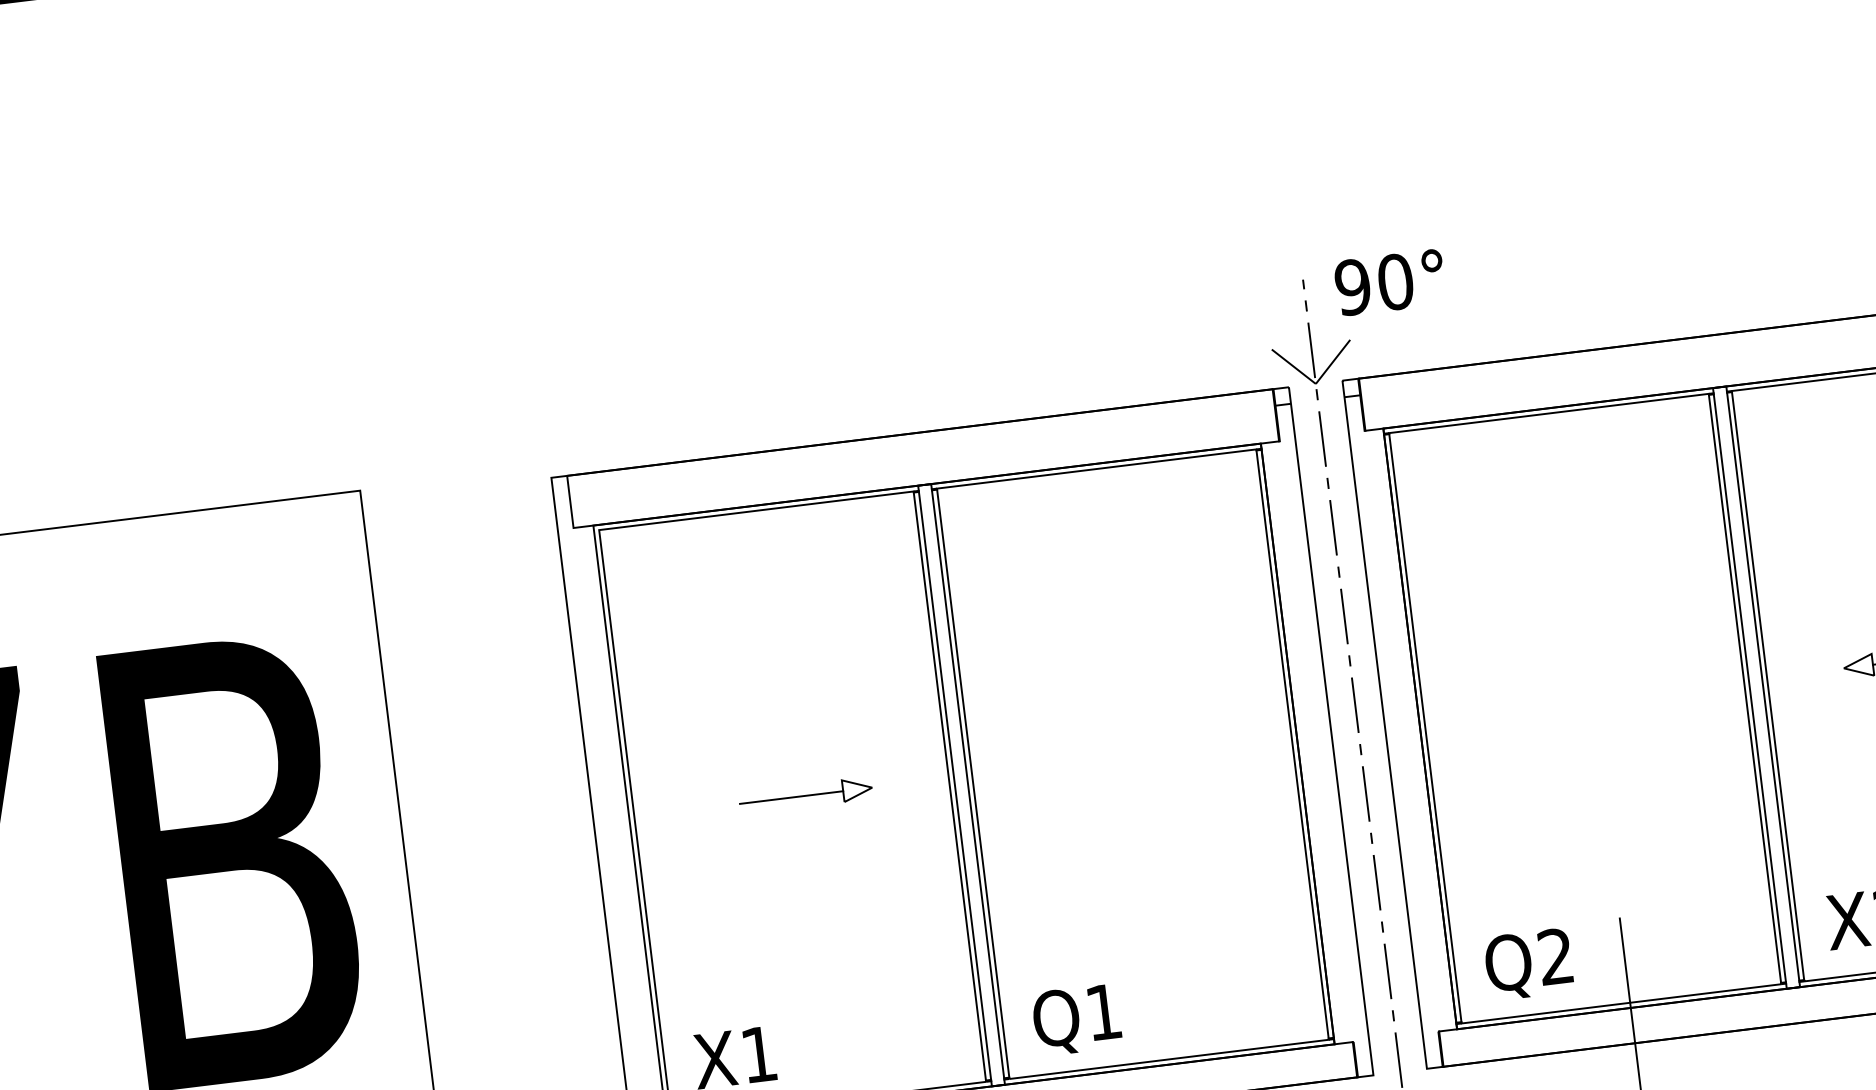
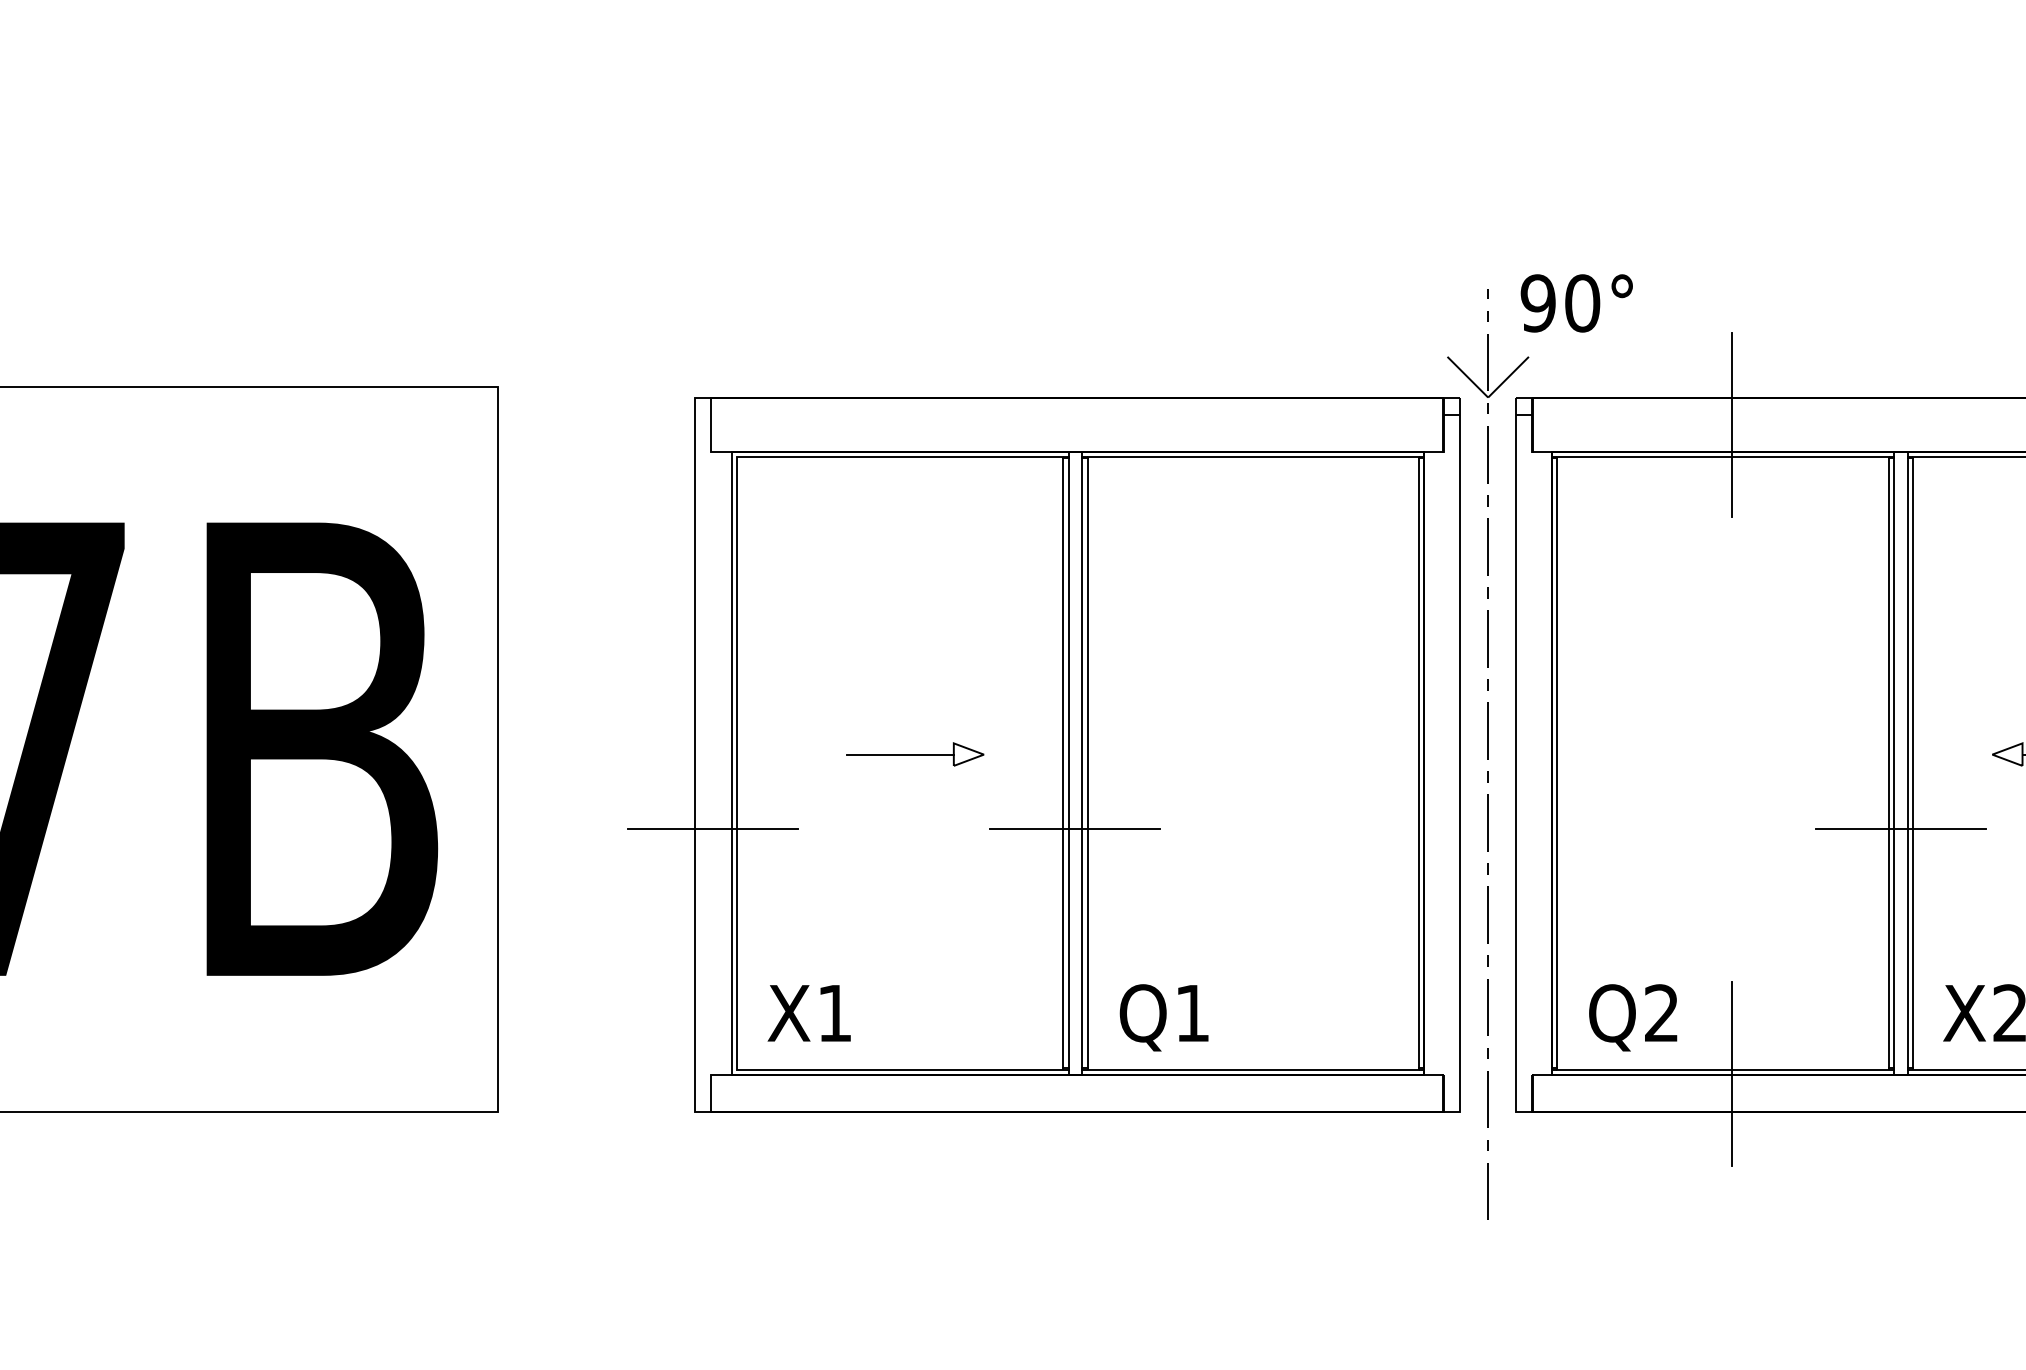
line: (1553, 382) -> (1731, 425), added
line: (1764, 751) -> (1900, 829), added
line: (969, 848) -> (1075, 829), added
line: (620, 891) -> (713, 829), added

